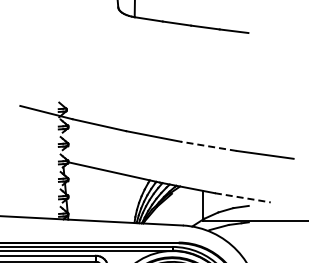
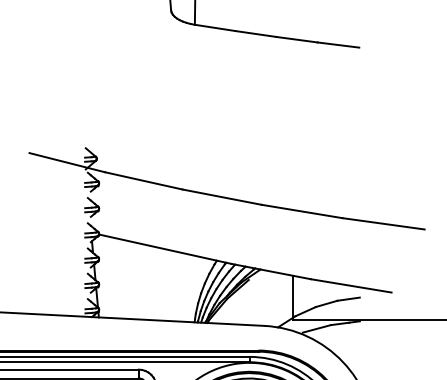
line: (208, 146) -> (301, 211), dashed -> solid
line: (243, 197) -> (352, 285), dashed -> solid

